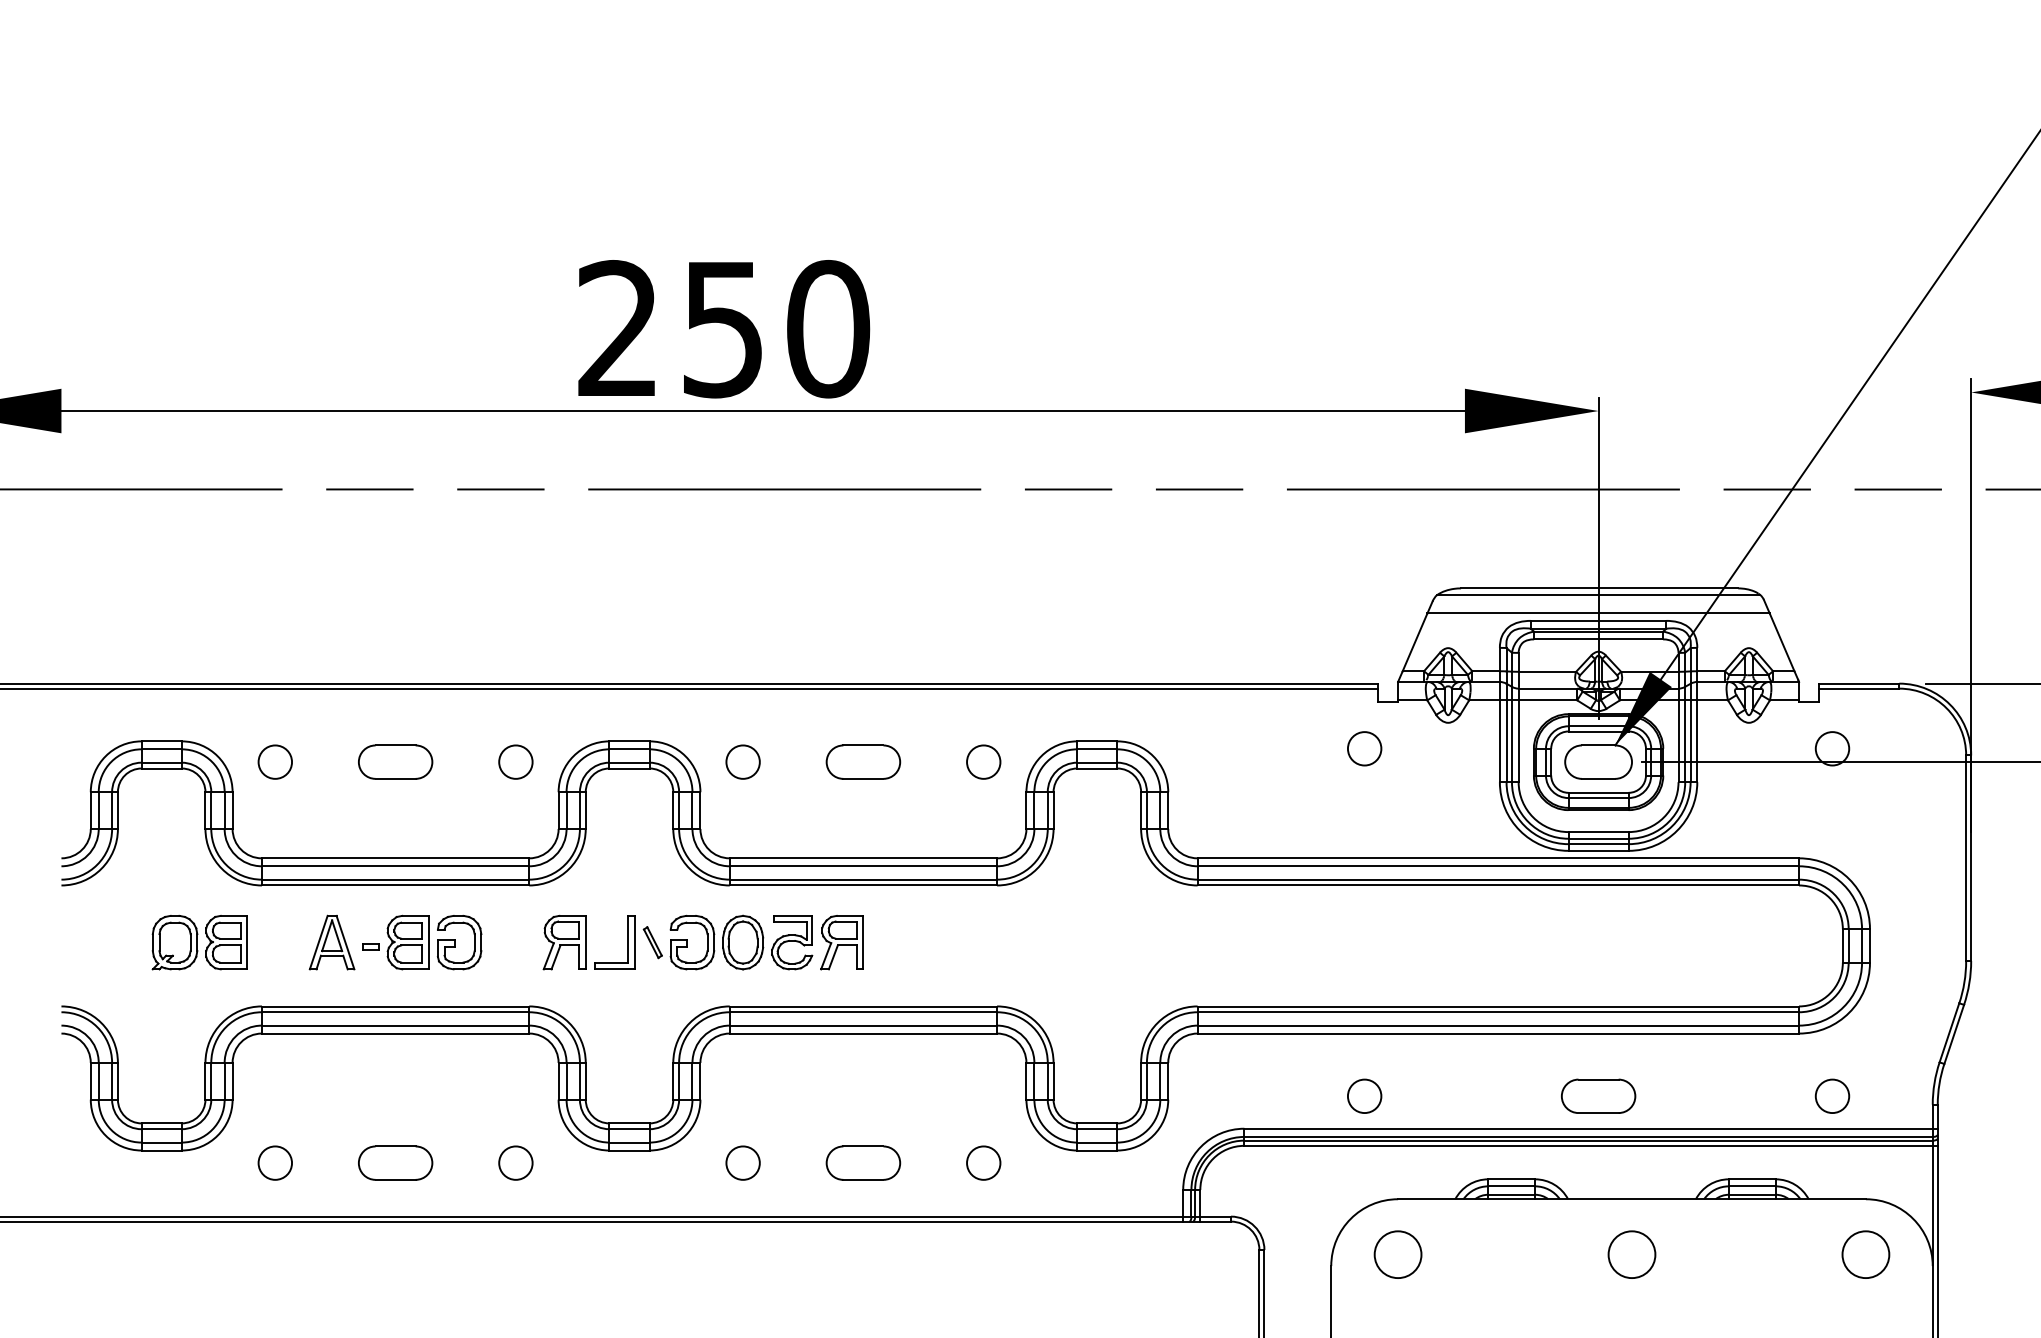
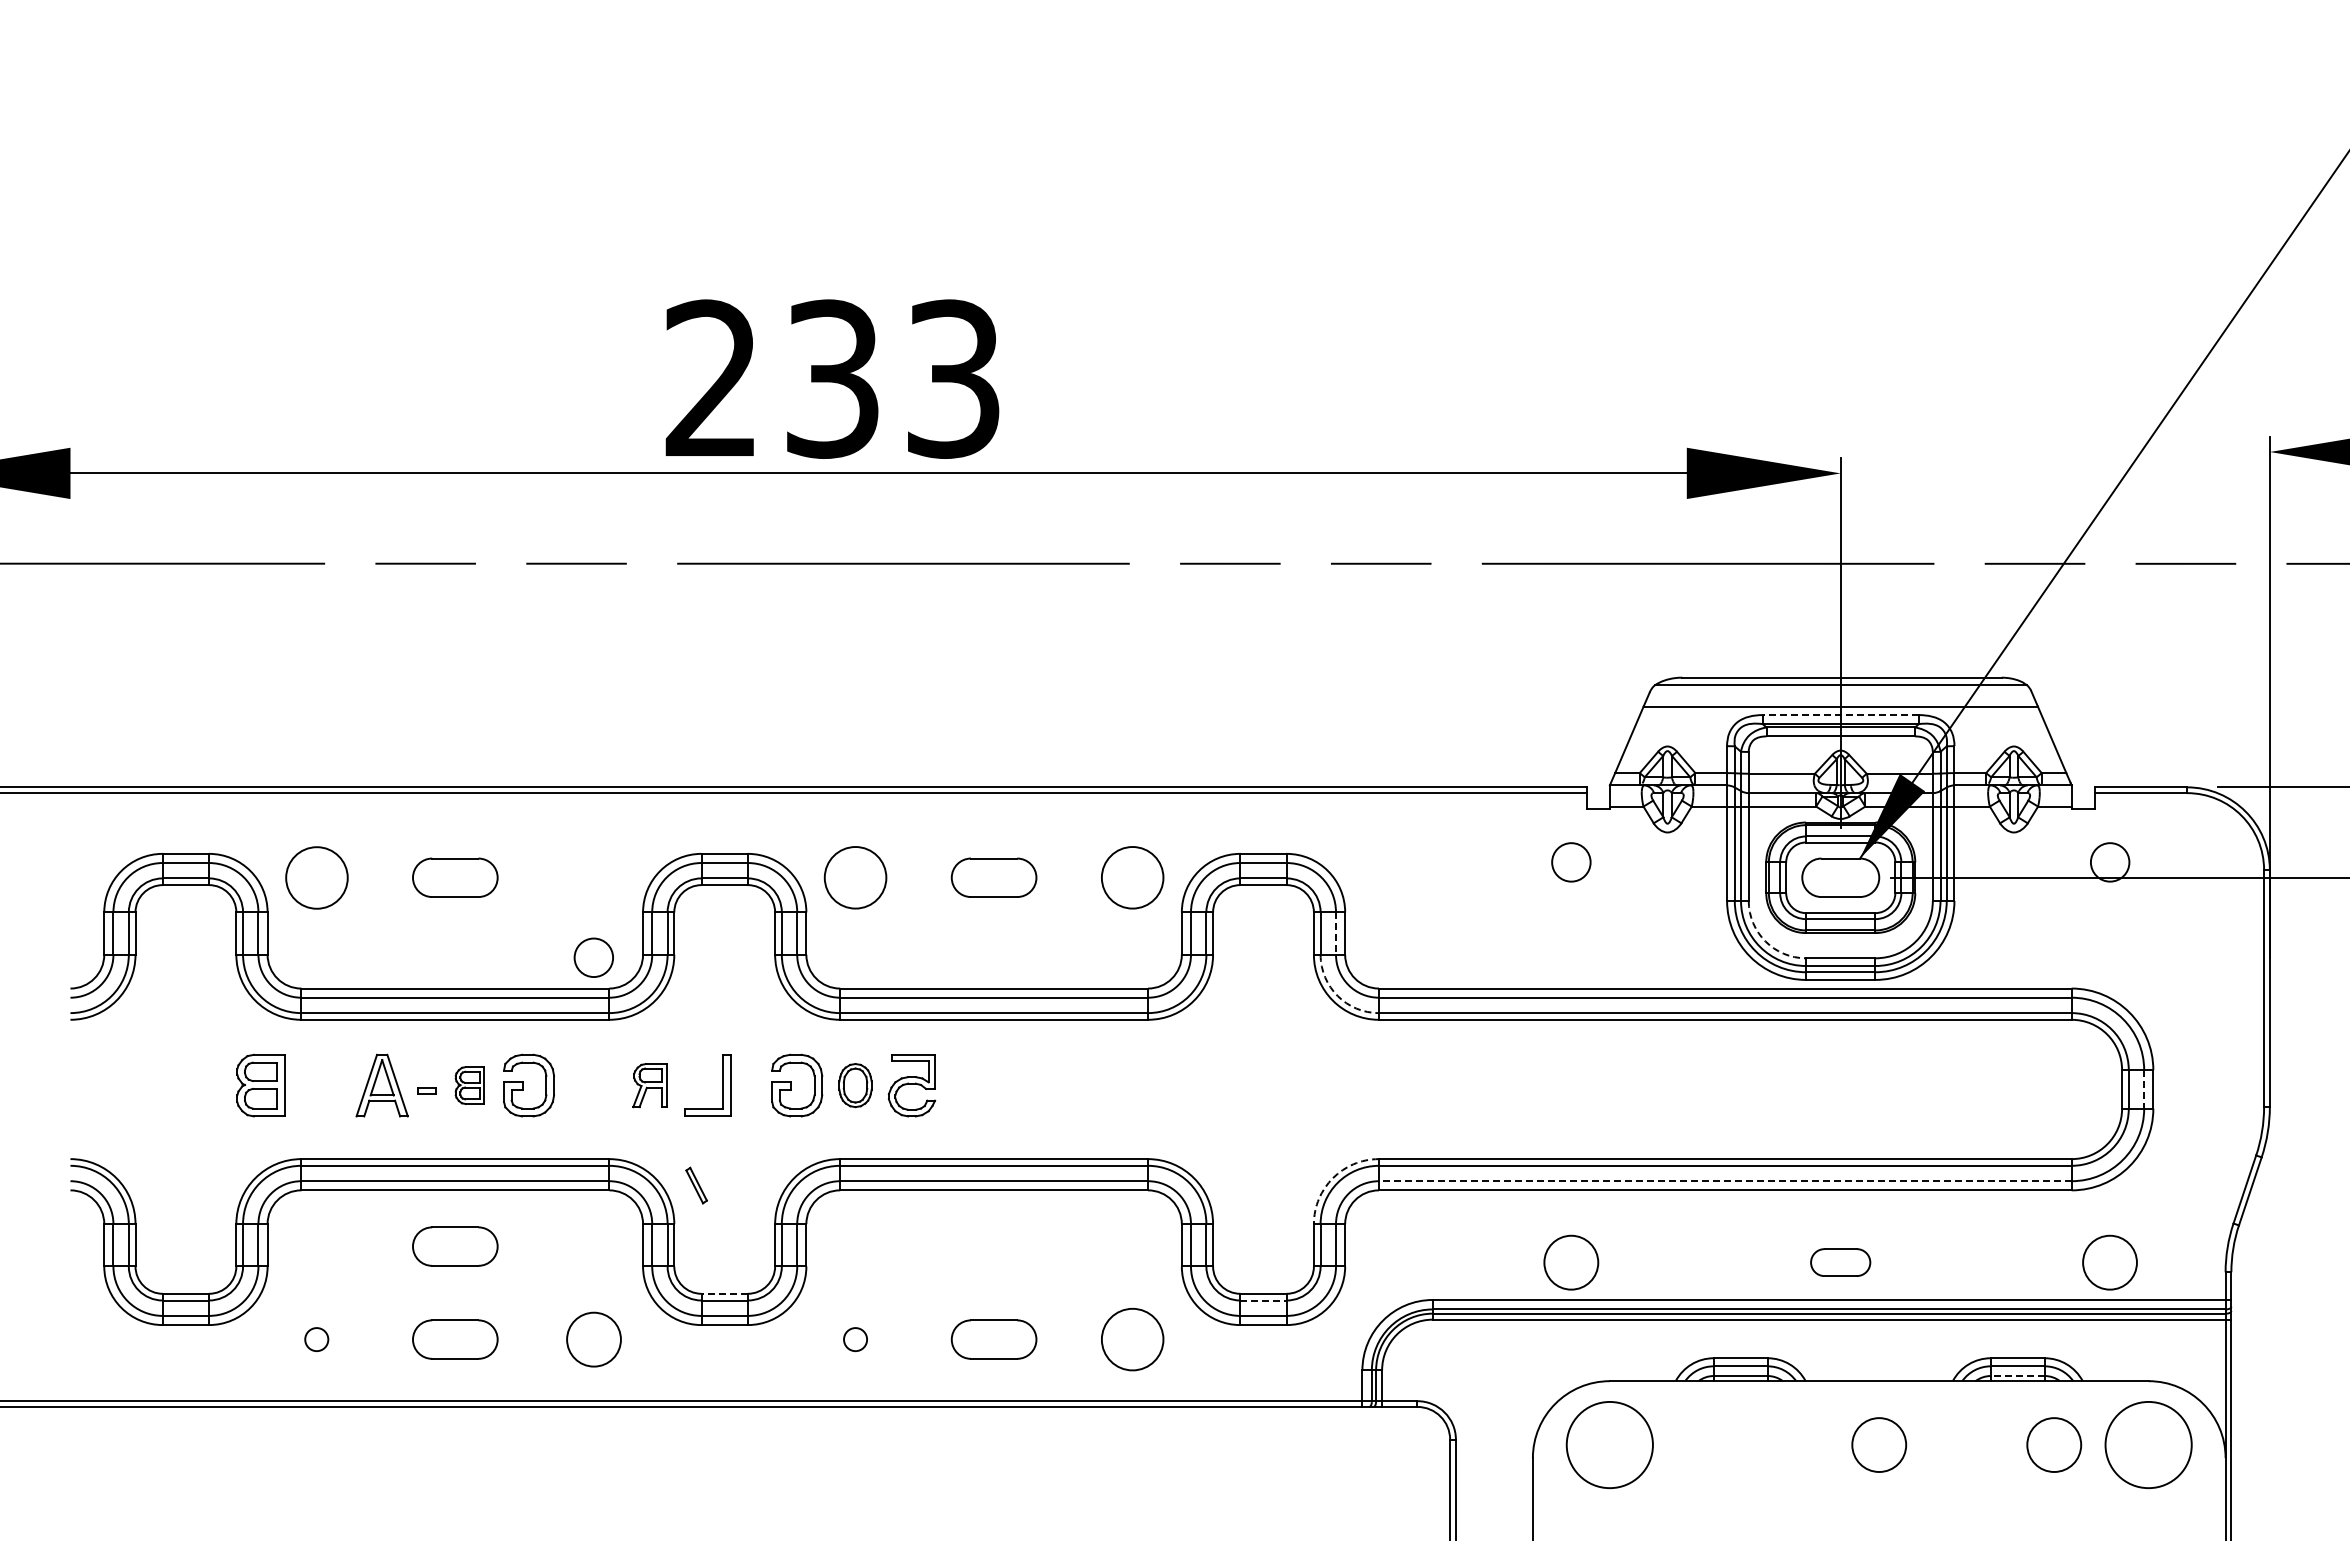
text: (776, 328) -> (894, 378), 250 -> 233
line: (1598, 621) -> (1840, 715), solid -> dashed
circle: (275, 761) -> (316, 877), size x1.6
circle: (515, 761) -> (593, 957), moved
circle: (743, 761) -> (855, 877), size x1.6
circle: (983, 761) -> (1132, 877), size x1.6
line: (1160, 811) -> (1336, 934), solid -> dashed
arc: (1533, 817) -> (1765, 941), solid -> dashed
arc: (1161, 865) -> (1337, 996), solid -> dashed
part: (174, 942) -> (200, 1085), removed
part: (407, 942) -> (469, 1085), size x0.6
part: (565, 942) -> (650, 1085), size x0.7
part: (652, 942) -> (696, 1185), moved
part: (743, 942) -> (855, 1085), size x0.7
part: (842, 942) -> (969, 1085), removed
line: (1862, 945) -> (2144, 1089), solid -> dashed
arc: (1157, 1023) -> (1332, 1178), solid -> dashed
line: (1497, 1025) -> (1724, 1181), solid -> dashed
part: (395, 1082) -> (455, 1246), added
circle: (1364, 1096) -> (1571, 1262), size x1.4
part: (1598, 1096) -> (1840, 1262), size x0.7
circle: (1832, 1096) -> (2110, 1262), size x1.4
line: (629, 1123) -> (724, 1293), solid -> dashed
line: (1098, 1129) -> (1264, 1300), solid -> dashed
circle: (275, 1163) -> (316, 1339), size x0.6
circle: (515, 1163) -> (593, 1339), size x1.4
circle: (743, 1163) -> (855, 1339), size x0.6
circle: (983, 1163) -> (1132, 1339), size x1.6
line: (1752, 1195) -> (2017, 1376), solid -> dashed
circle: (1784, 1254) -> (2054, 1444), added
circle: (1397, 1255) -> (1609, 1445), size x1.6
circle: (1865, 1255) -> (2148, 1445), size x1.6

